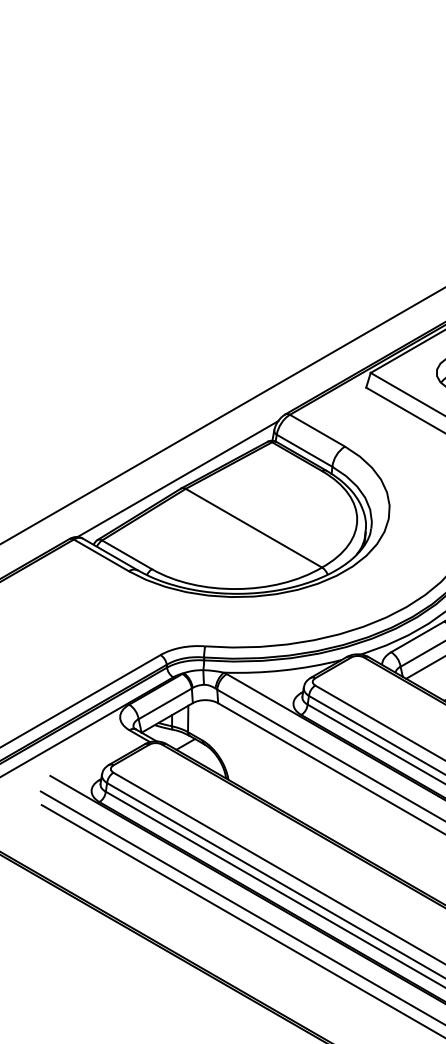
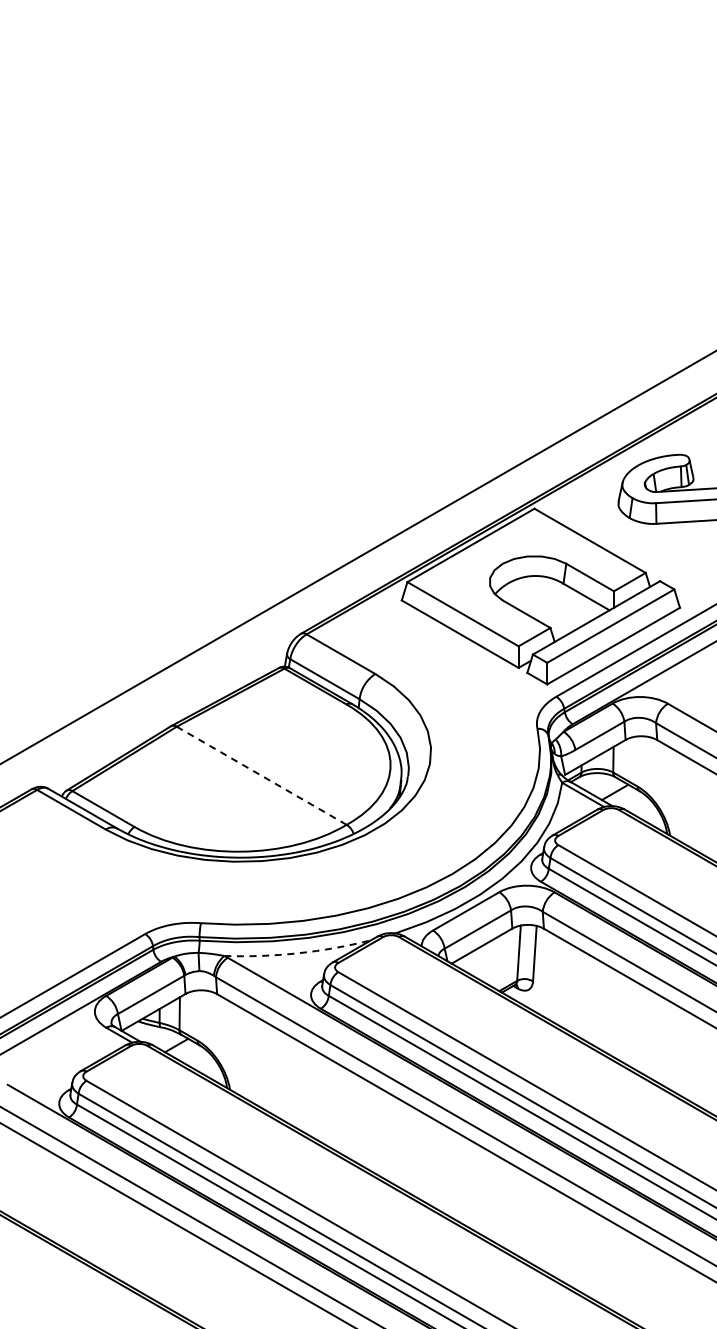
line: (177, 479) -> (166, 714), removed
line: (253, 527) -> (261, 775), solid -> dashed
arc: (283, 670) -> (298, 953), solid -> dashed

